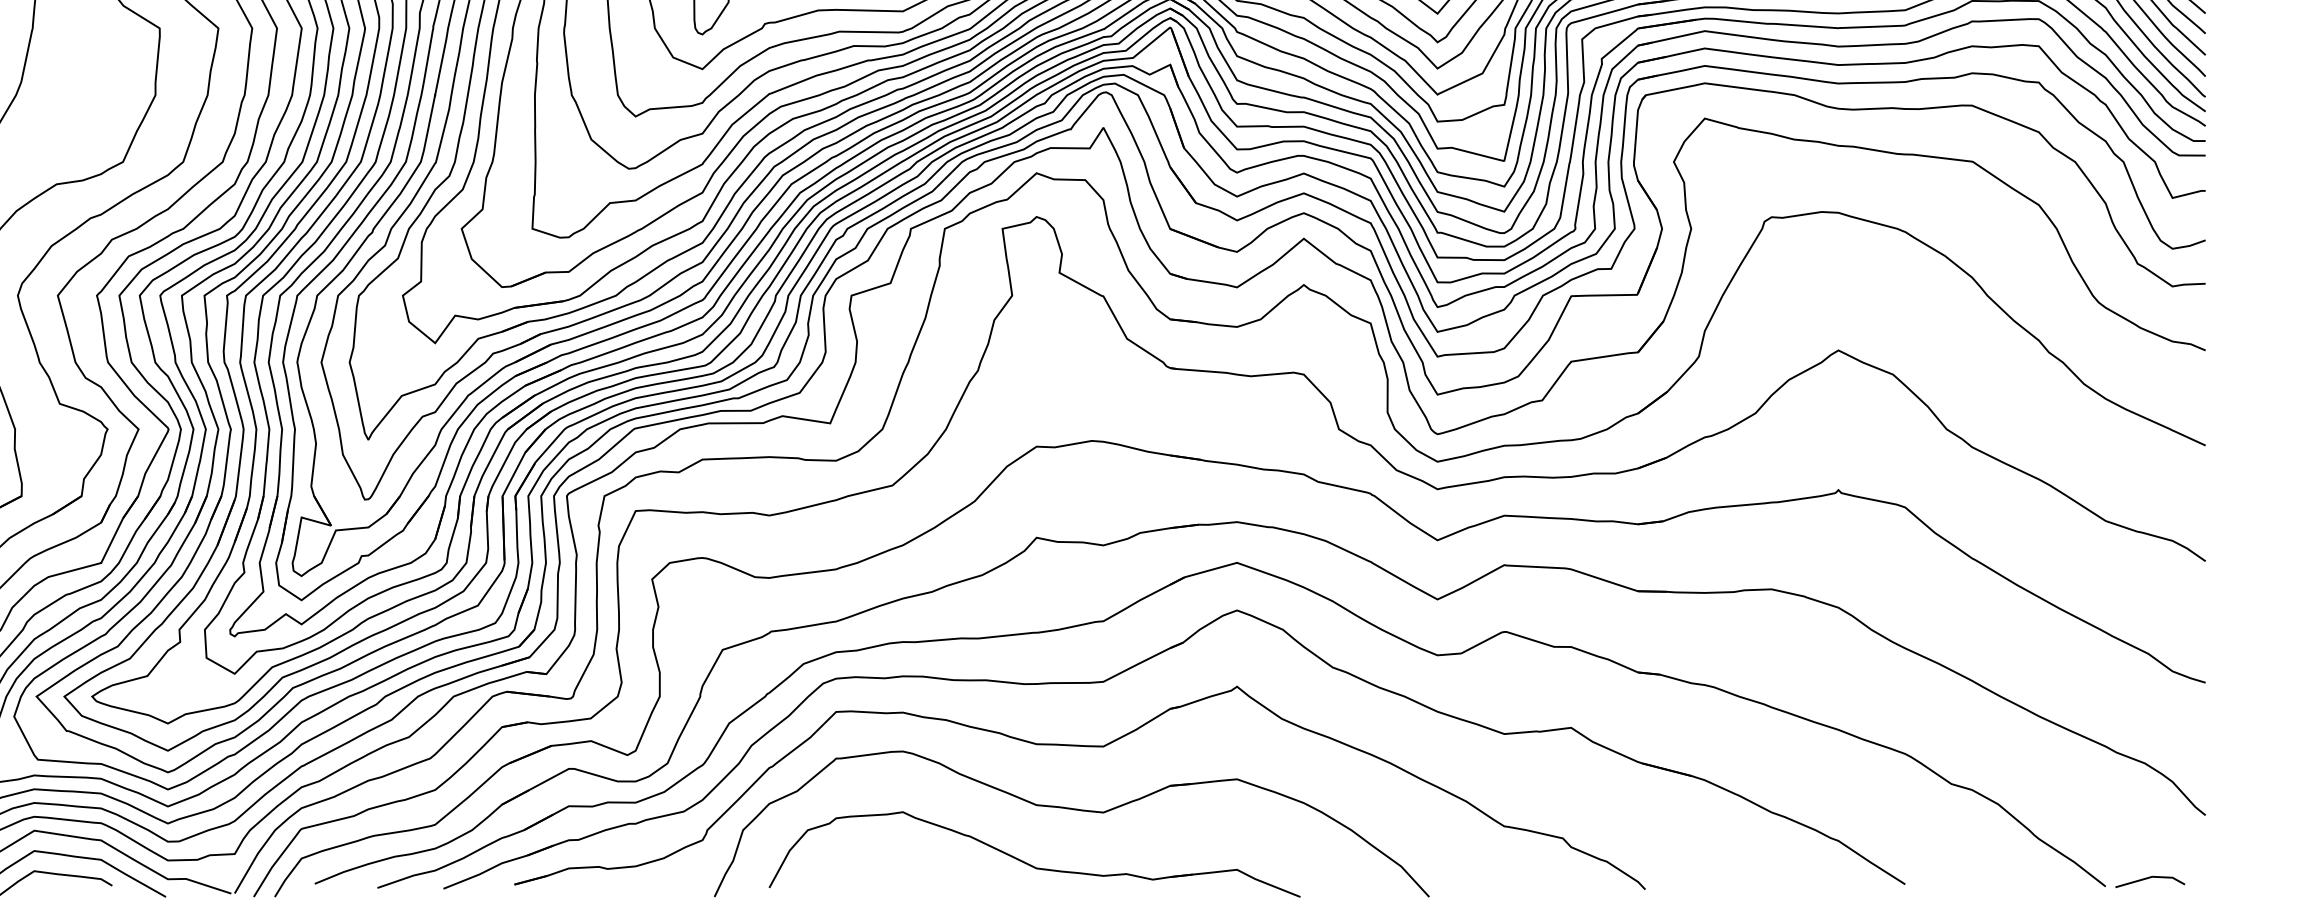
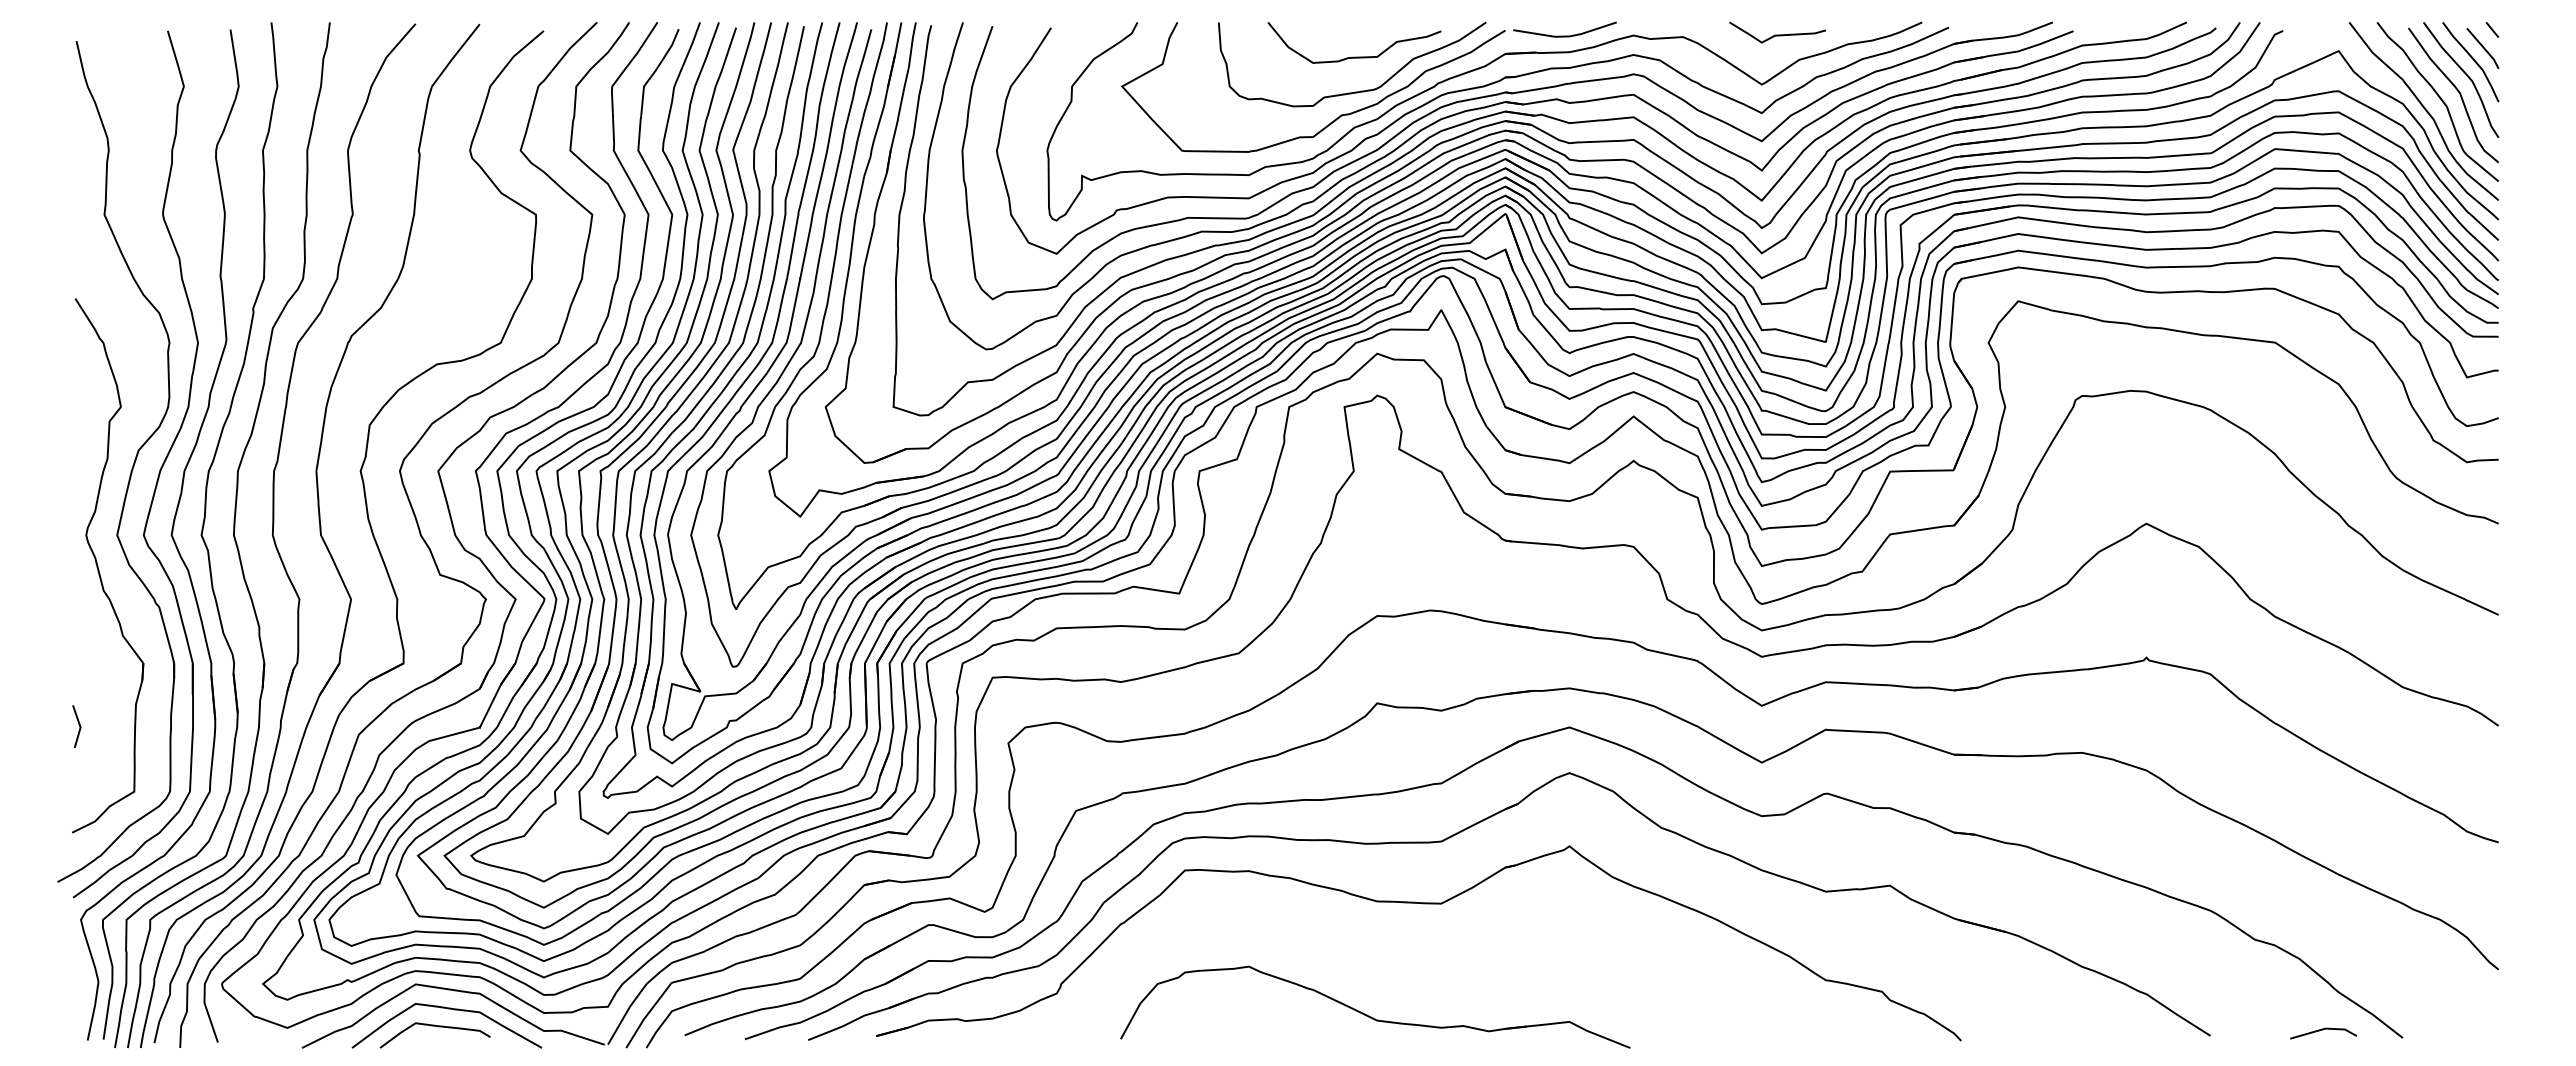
part: (1071, 809) -> (1410, 964), removed
line: (2150, 878) -> (2323, 1030), moved

